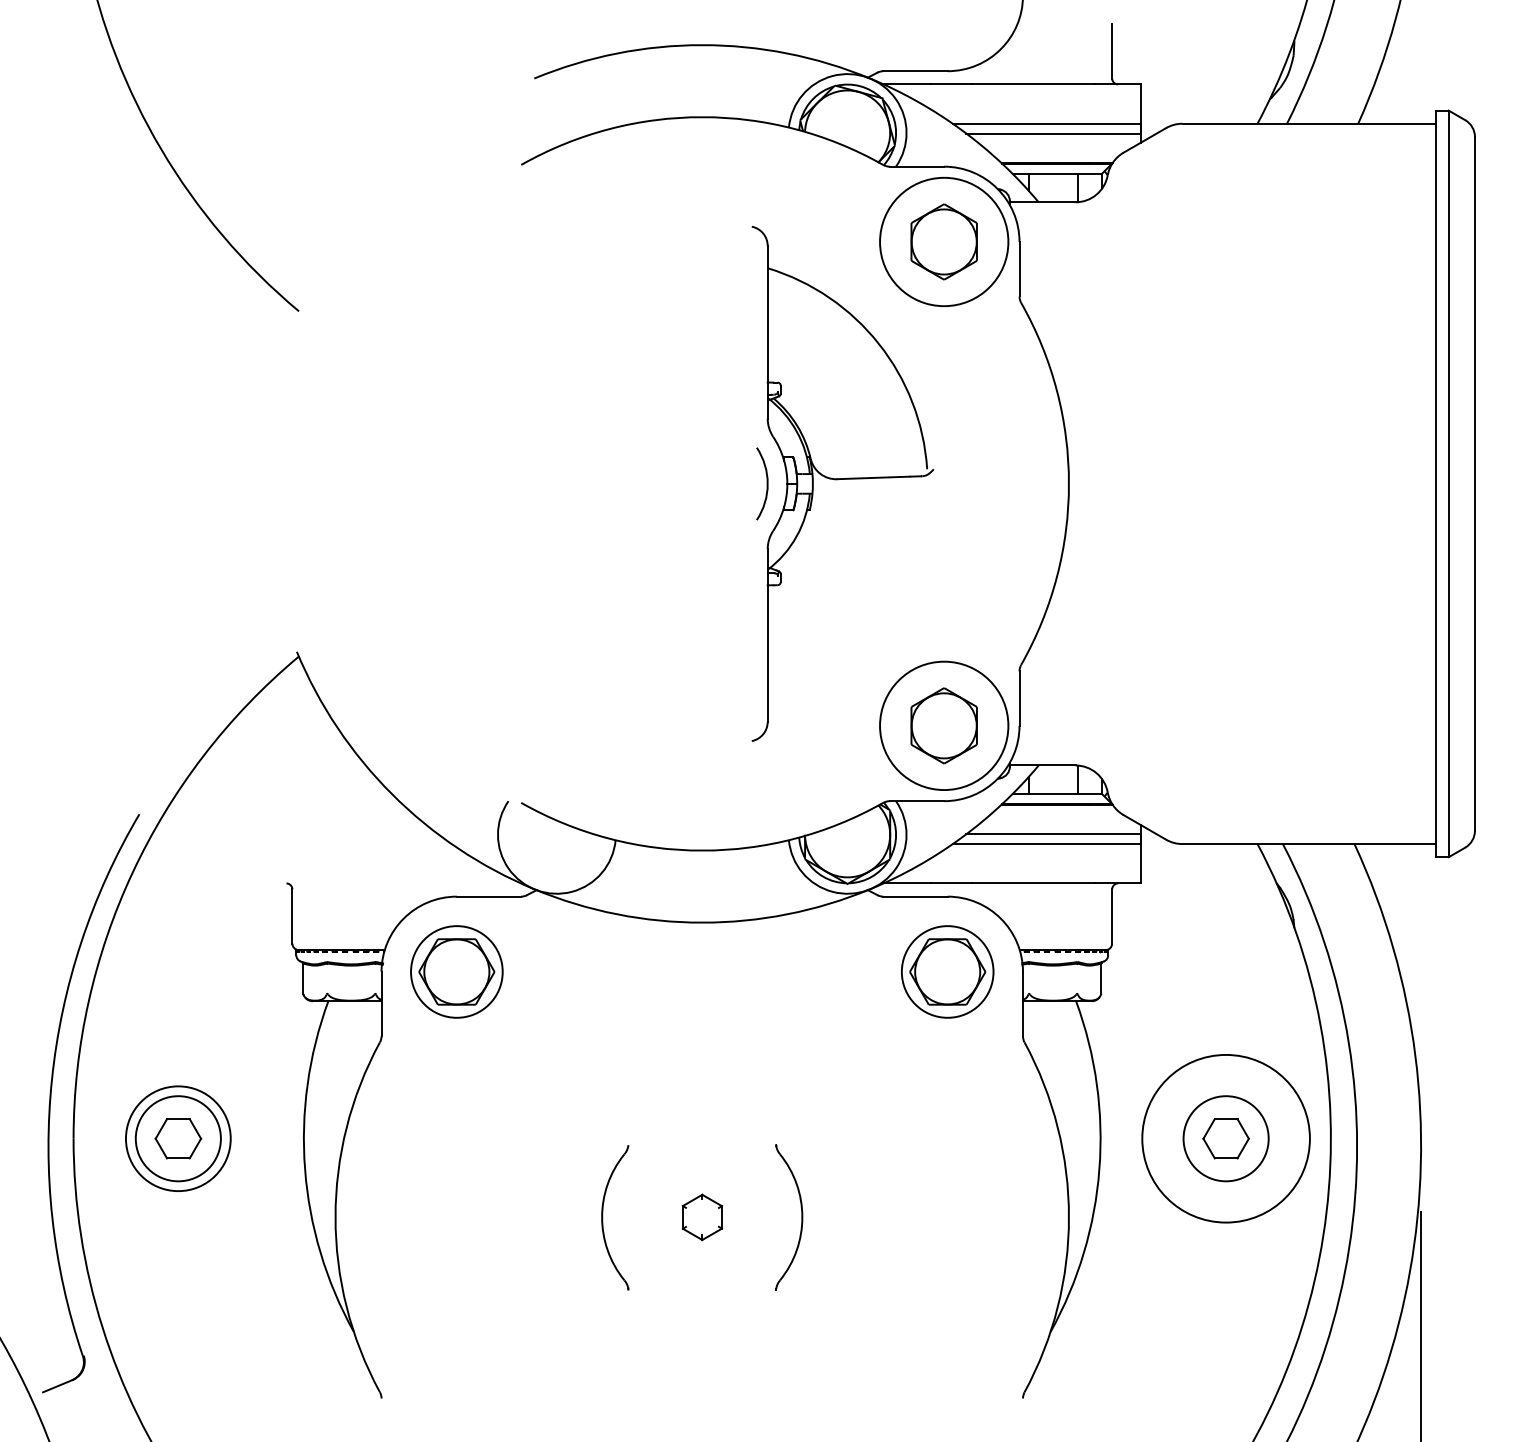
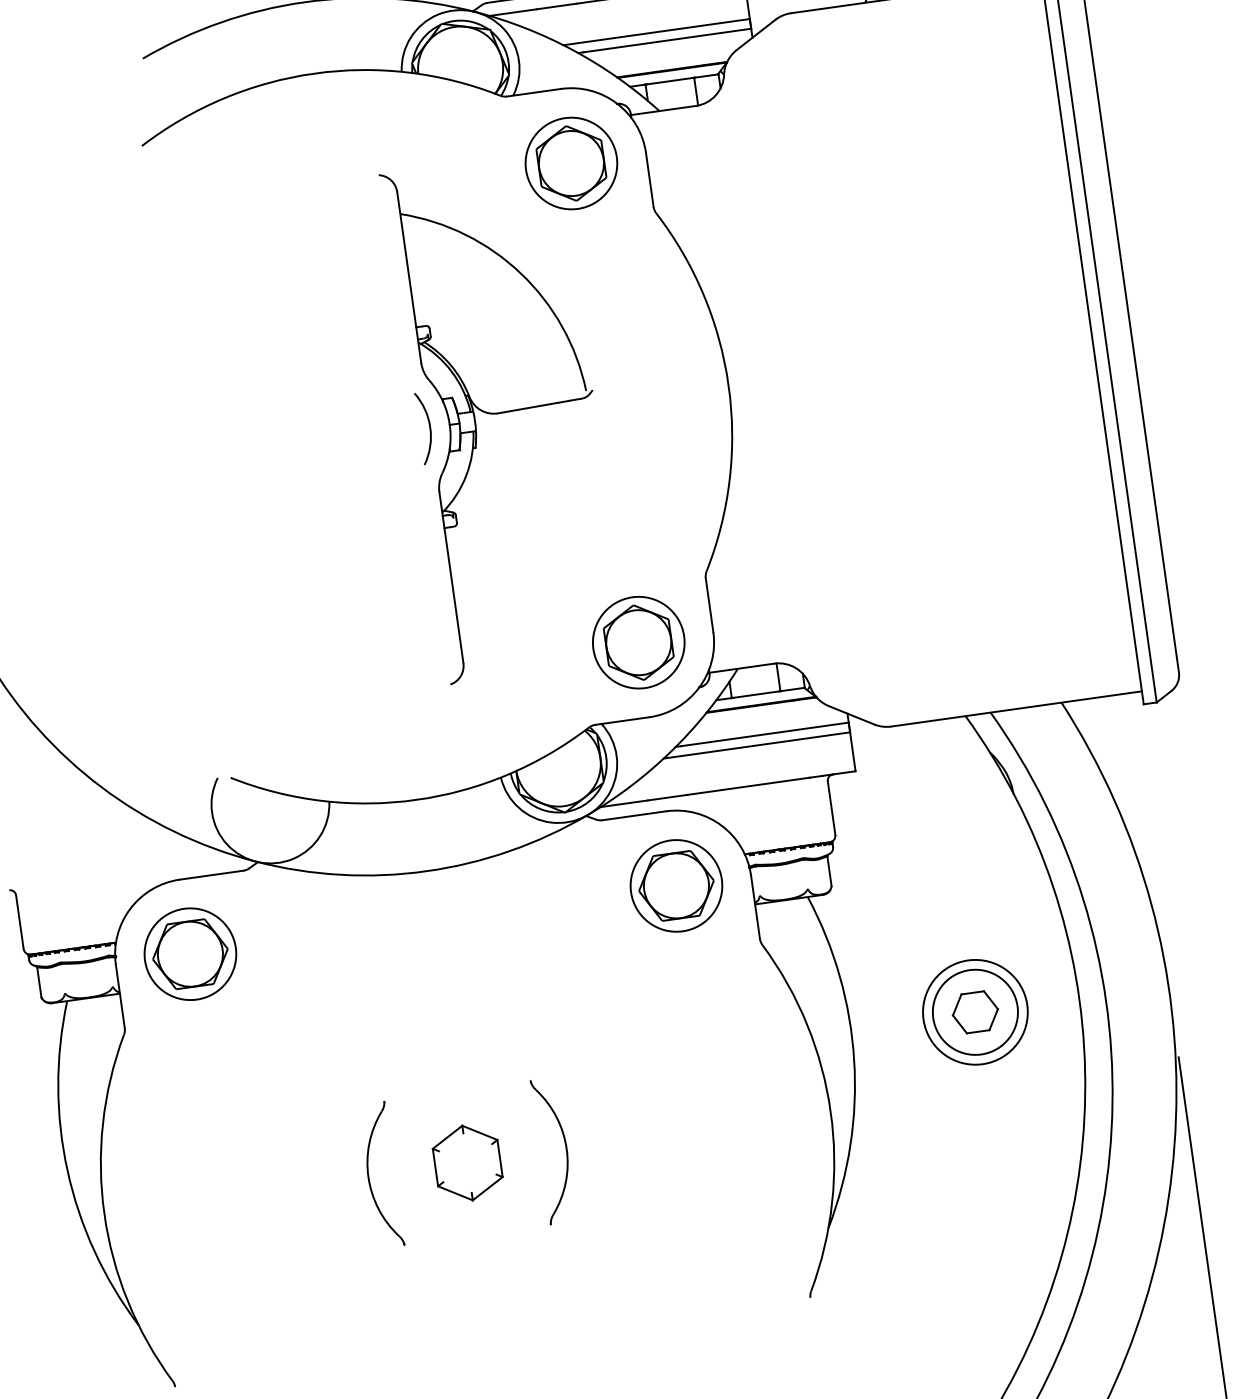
circle: (944, 241) -> (571, 163), size x0.71
circle: (944, 725) -> (639, 642), size x0.71
circle: (1225, 1138) -> (974, 1012), size x0.62
part: (702, 1217) -> (467, 1163), size x1.67

